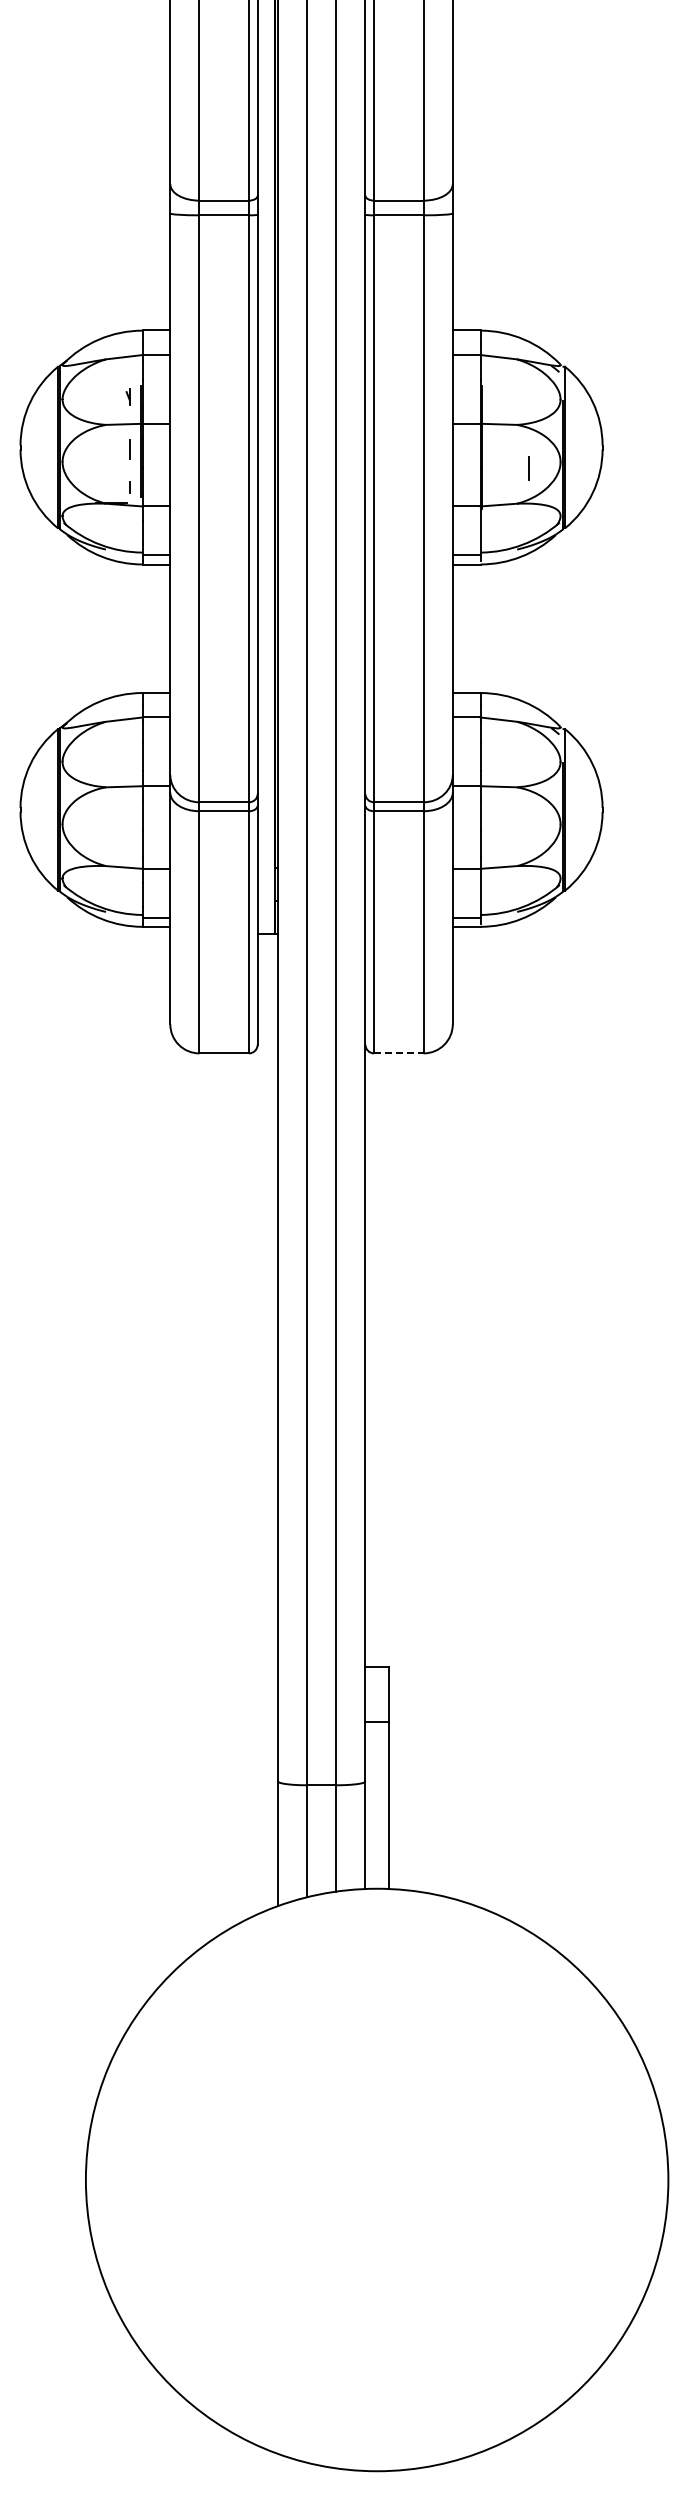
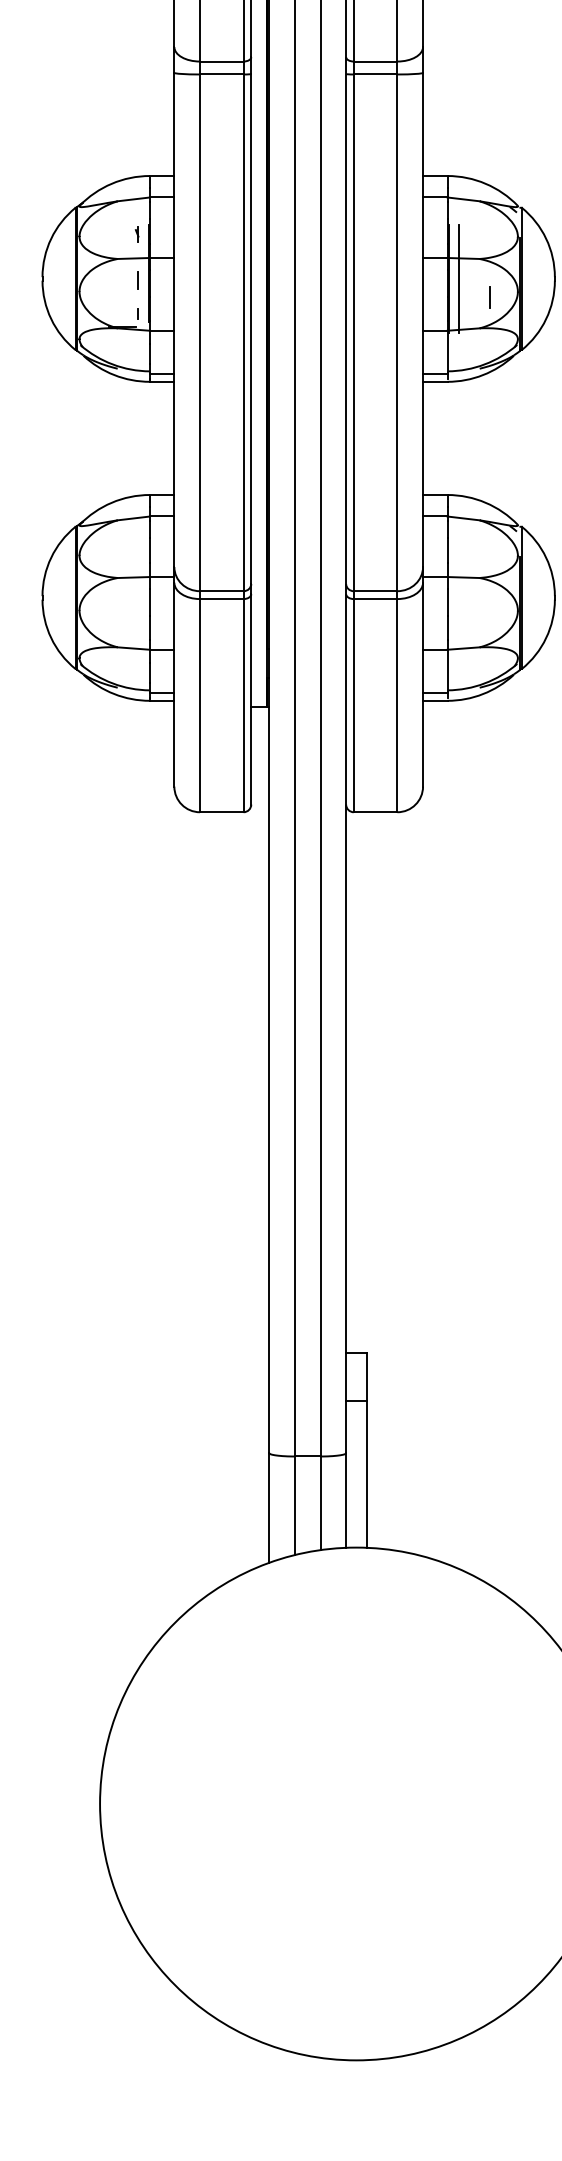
line: (493, 447) -> (458, 278), added
line: (398, 1053) -> (375, 812), dashed -> solid

